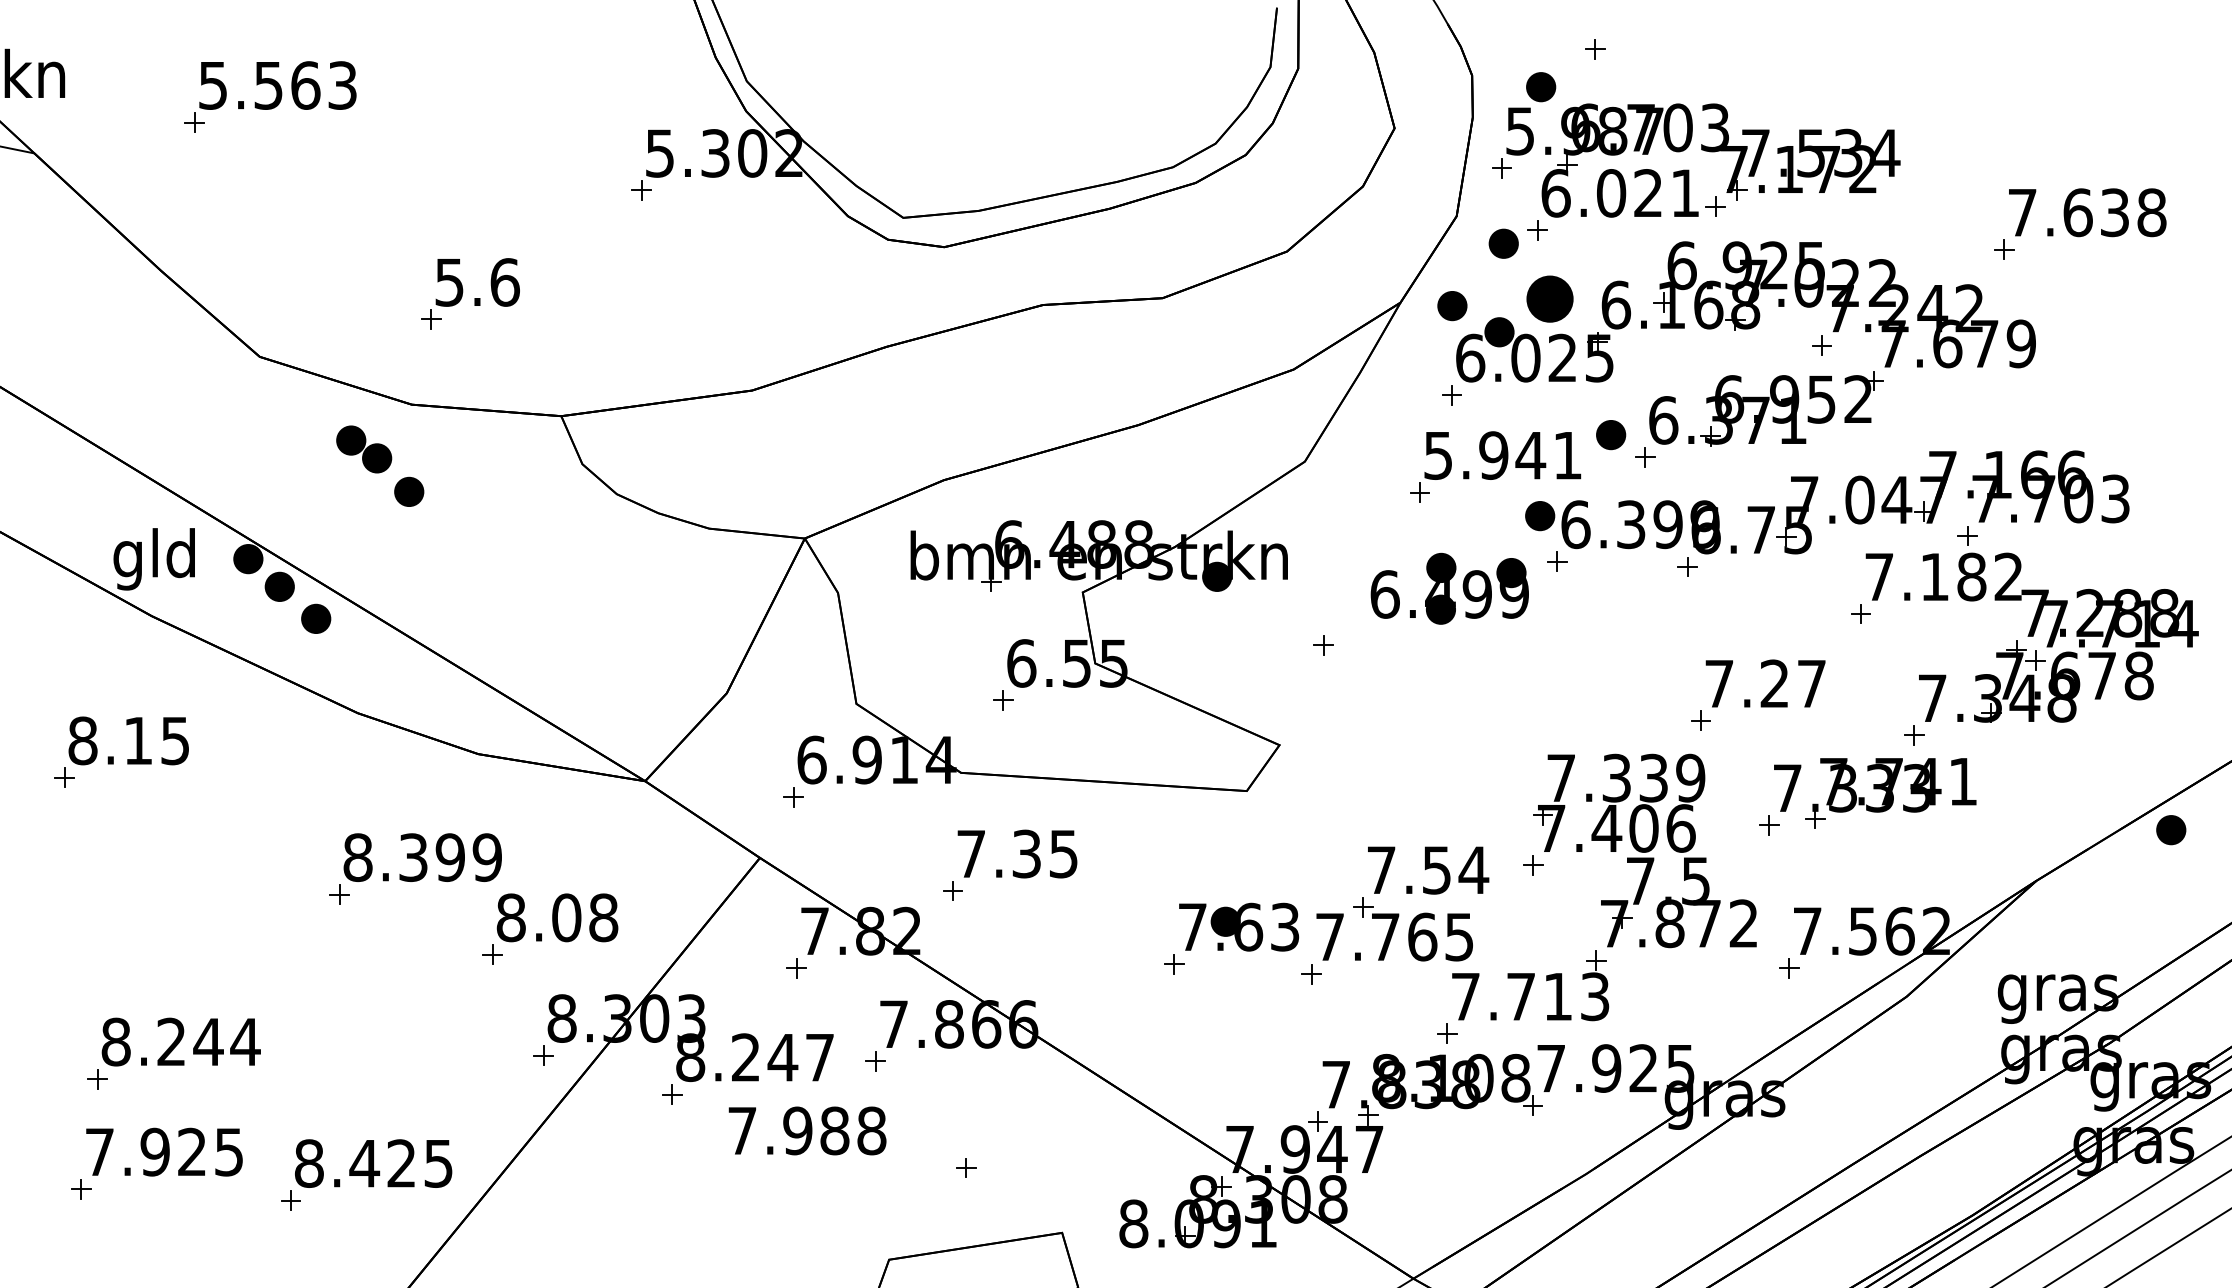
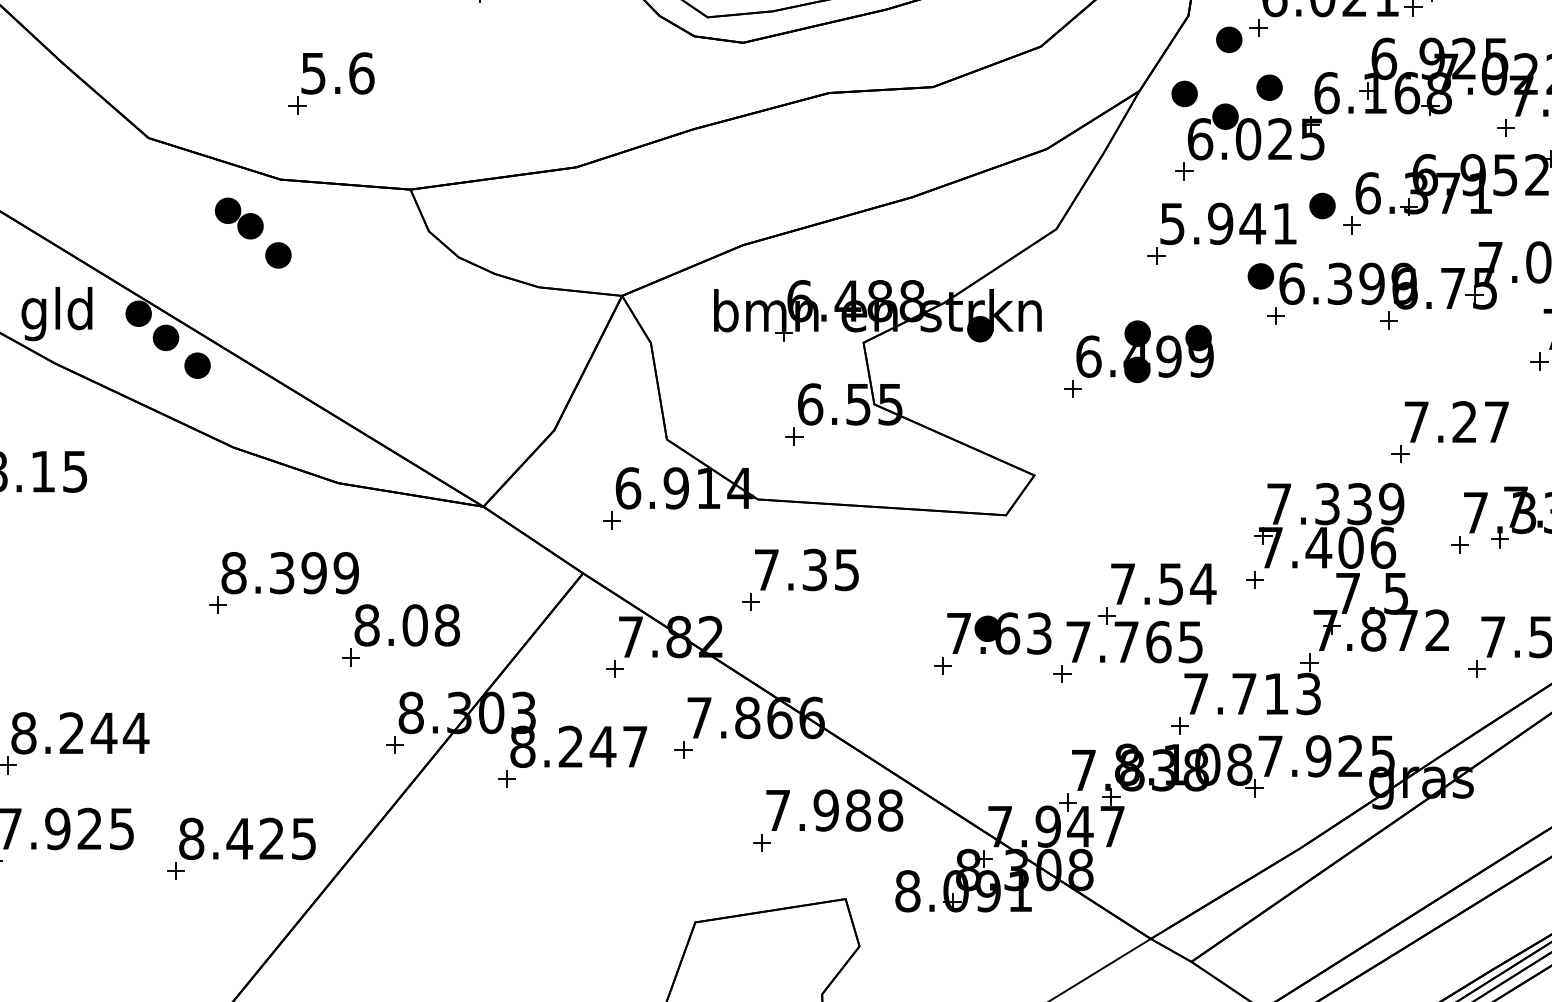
part: (1550, 298) -> (1269, 87), size x0.62
part: (1449, 588) -> (1144, 351), moved
text: (807, 1130) -> (834, 810), moved

